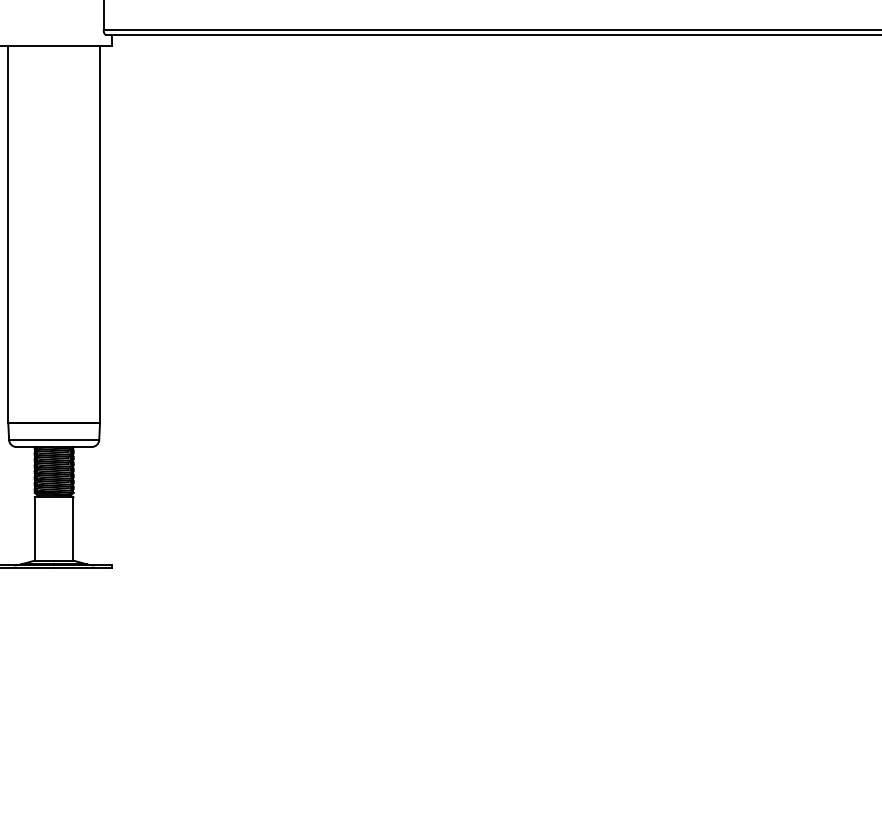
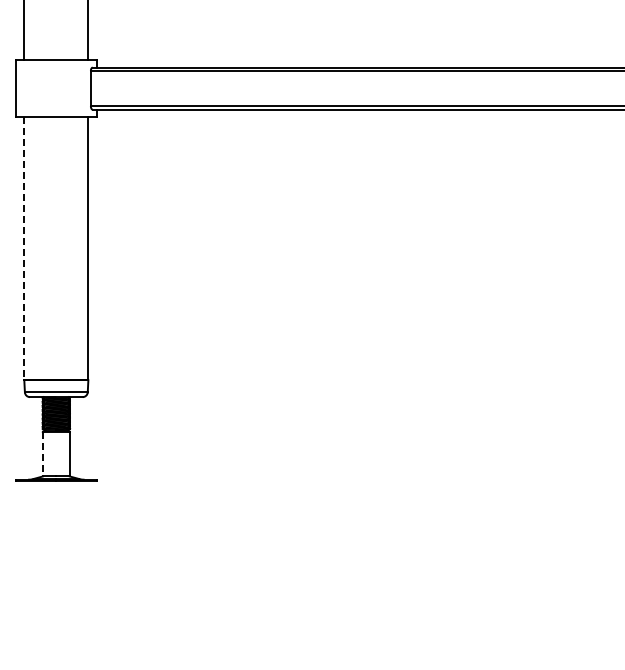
line: (8, 235) -> (24, 249), solid -> dashed
line: (34, 529) -> (42, 454), solid -> dashed

